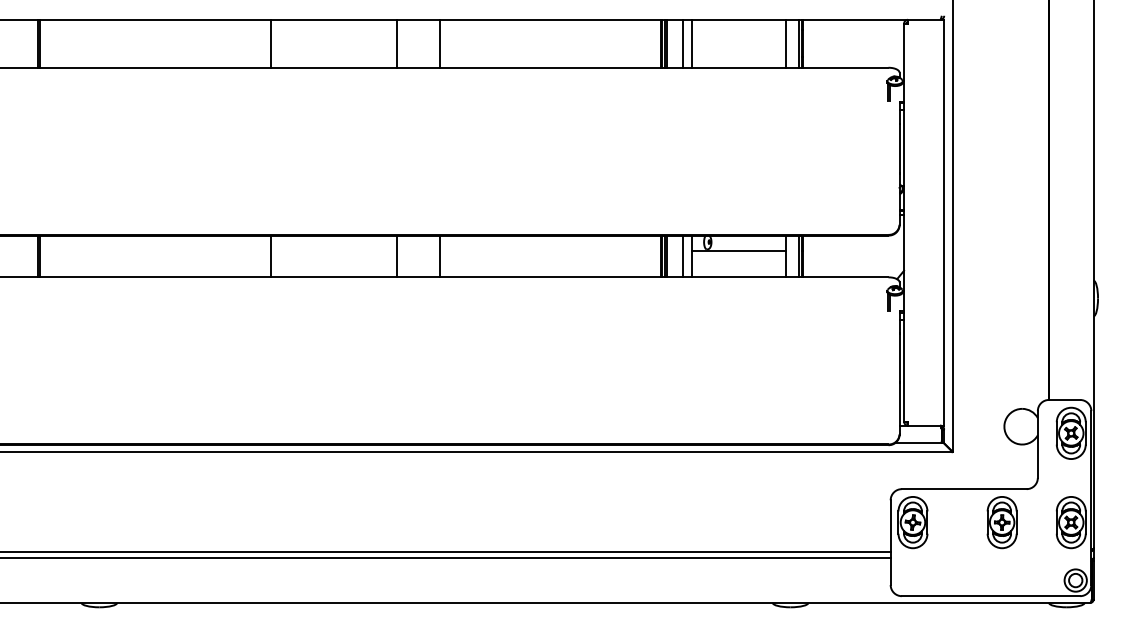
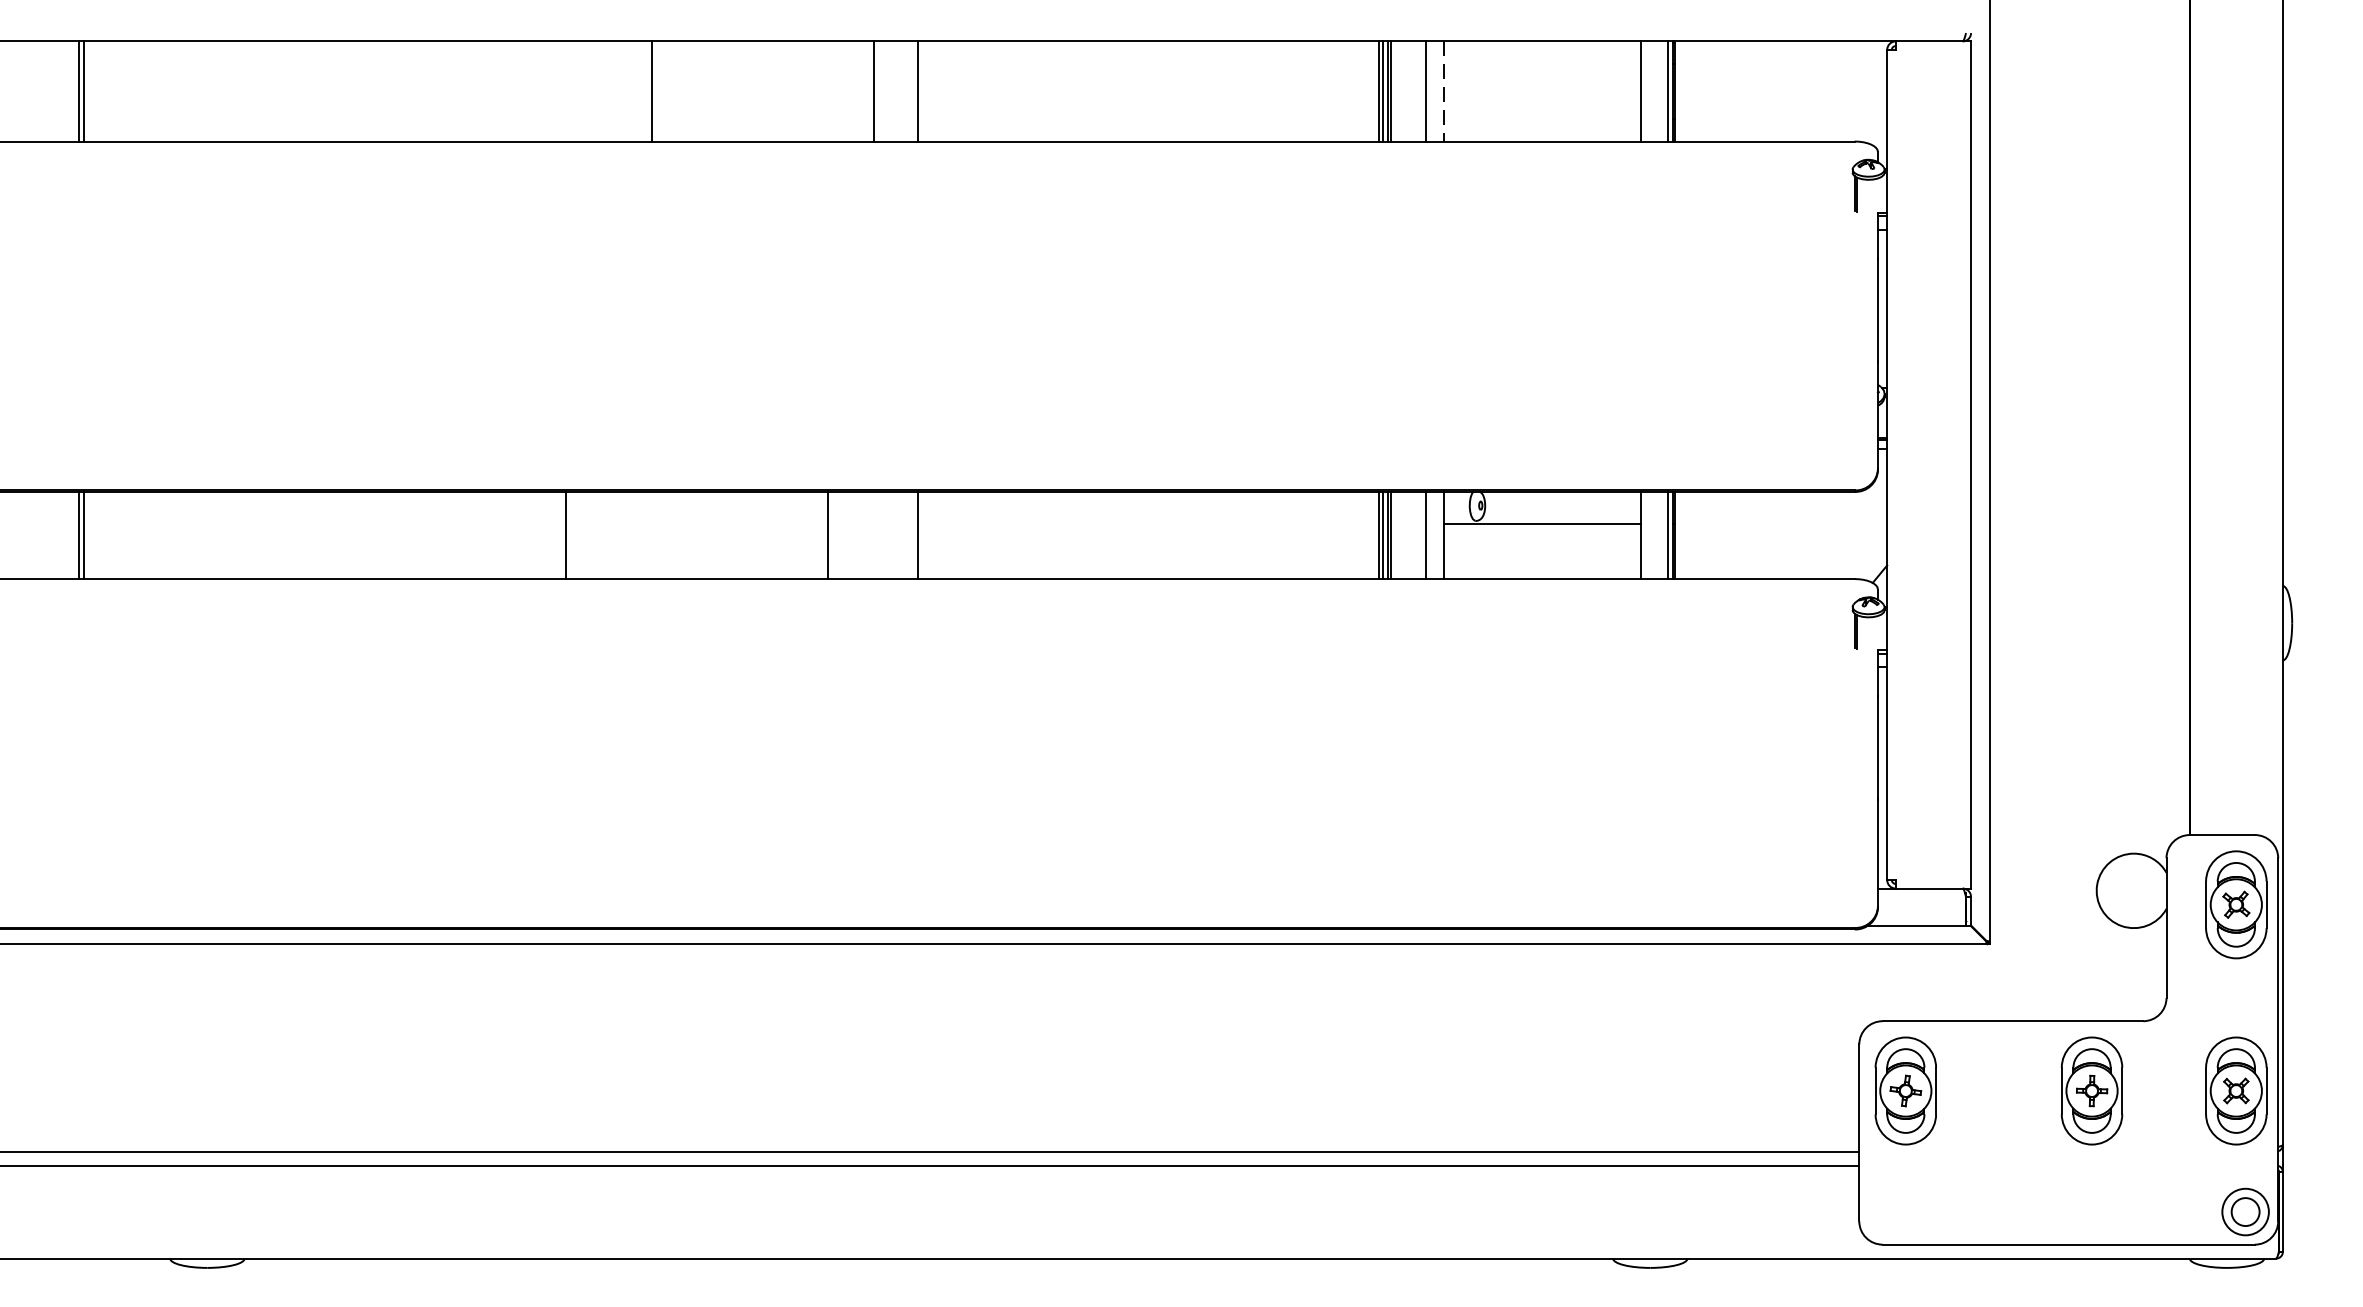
line: (271, 43) -> (652, 90), moved
line: (396, 43) -> (873, 90), moved
line: (691, 43) -> (1443, 90), solid -> dashed

